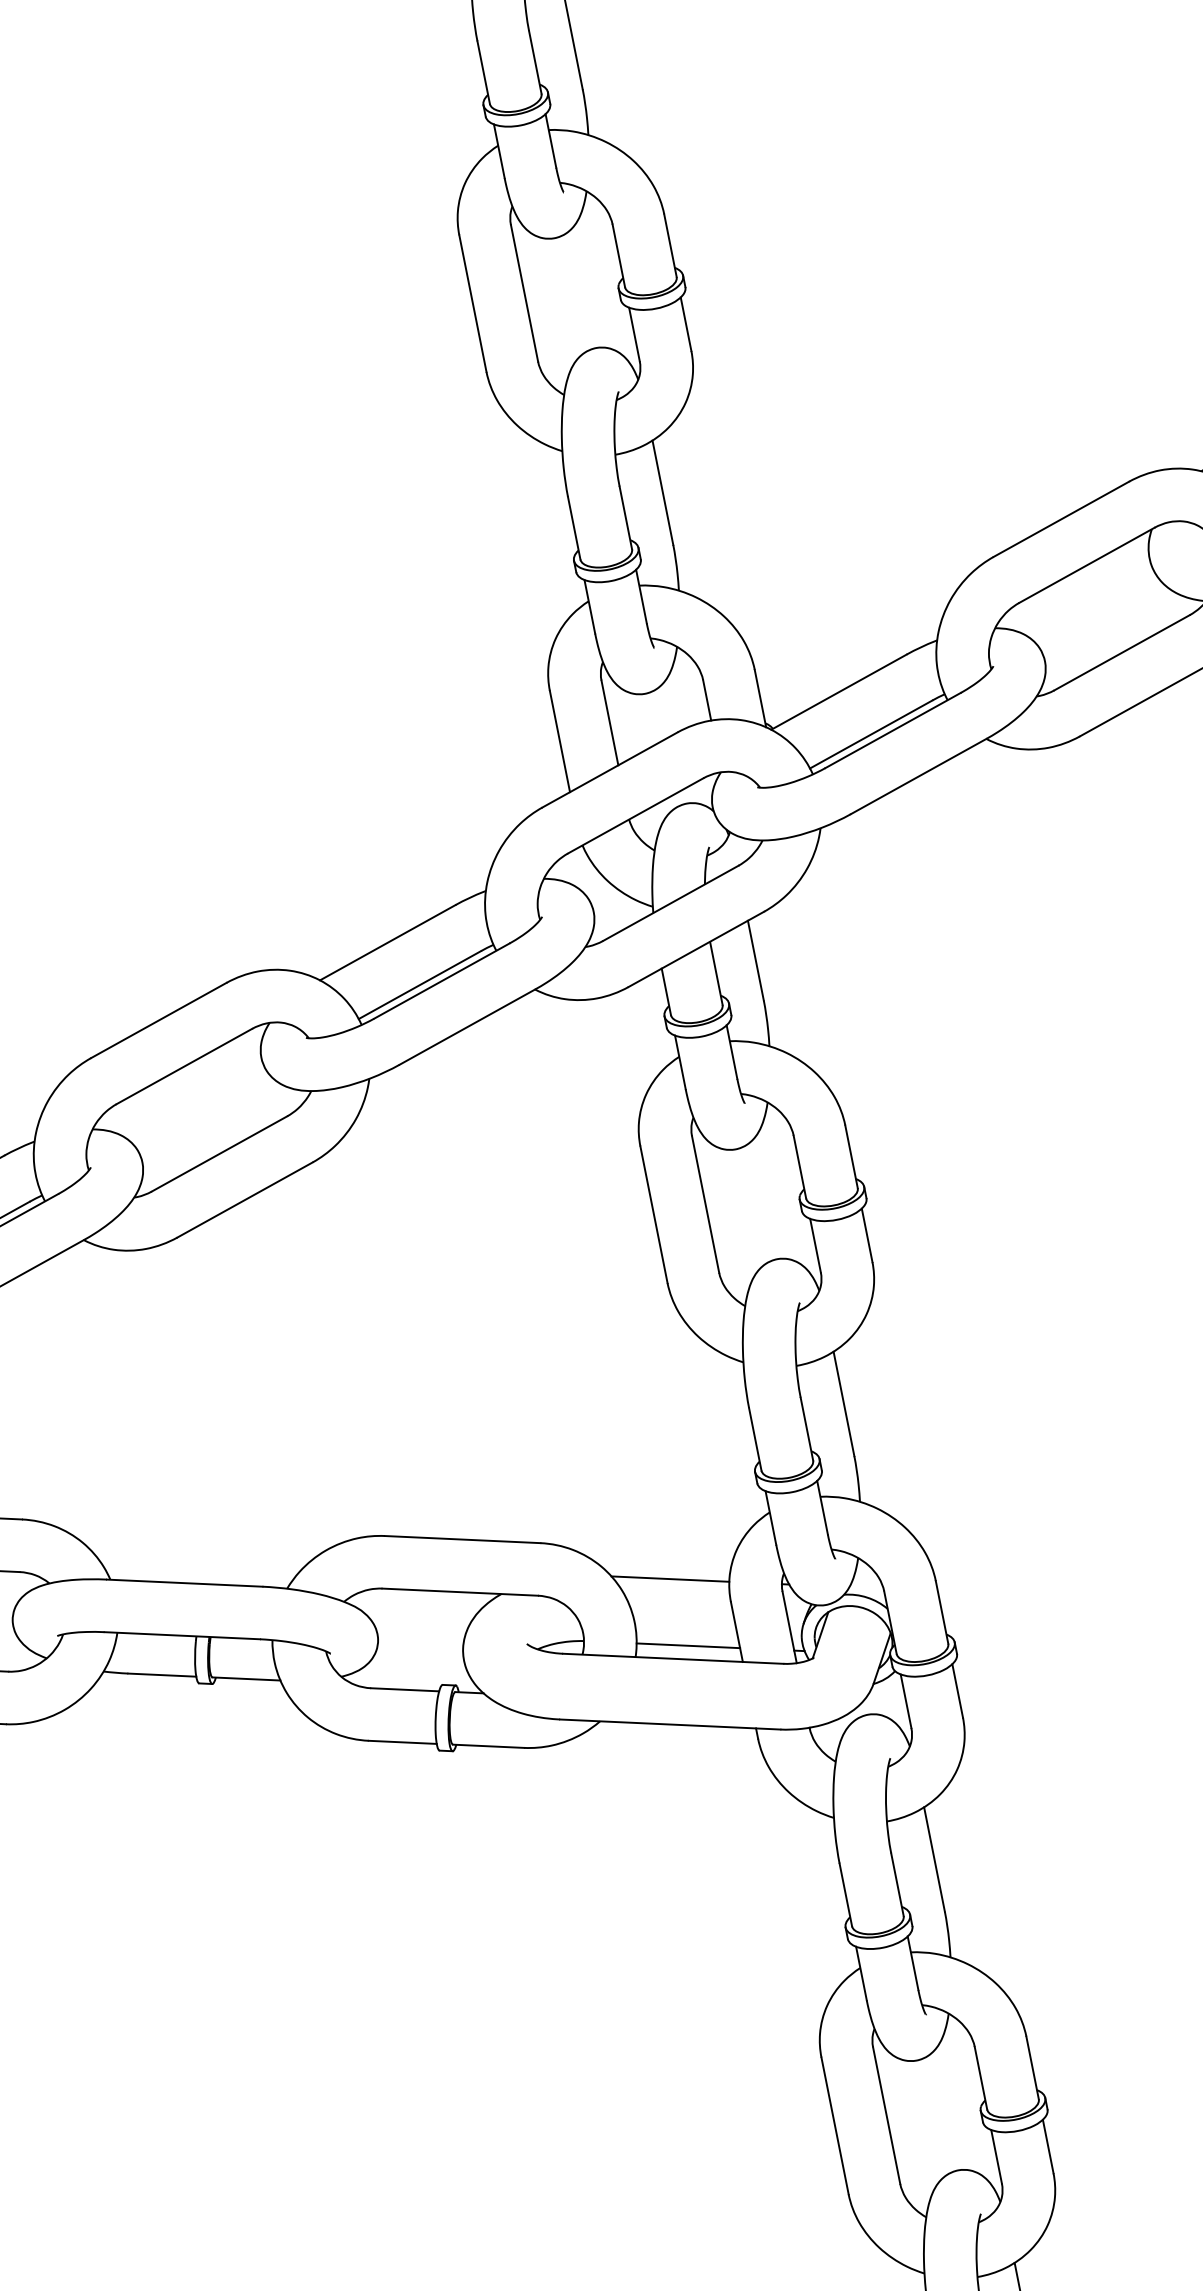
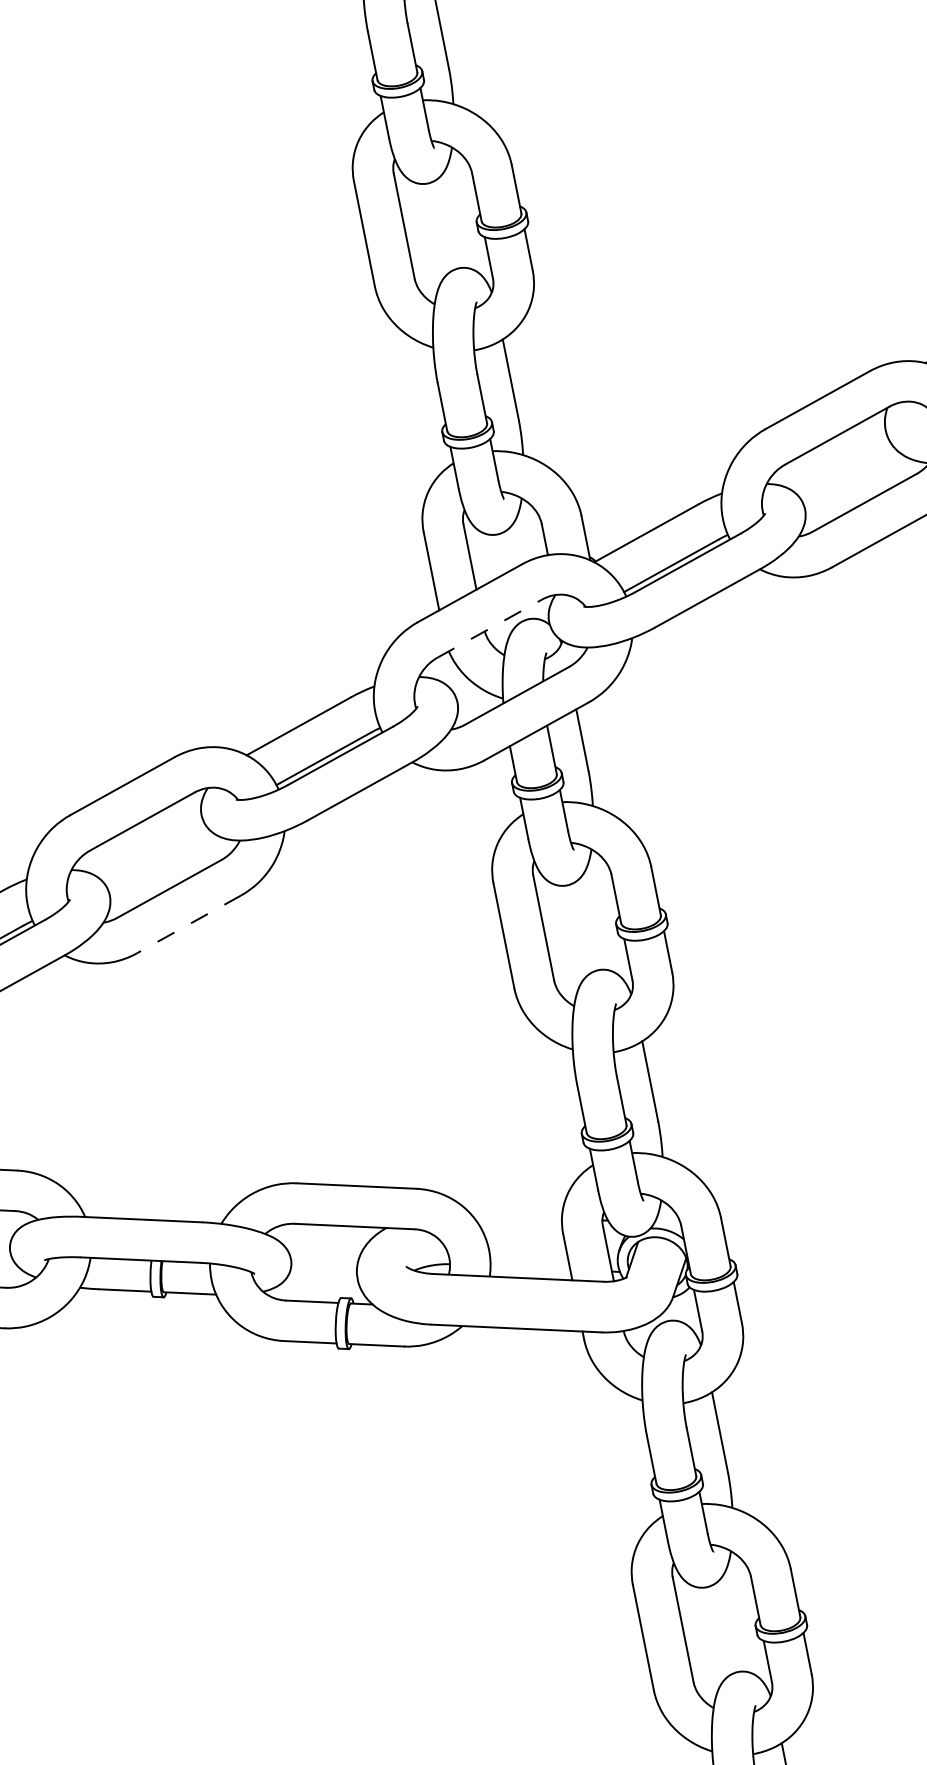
line: (636, 815) -> (490, 628), solid -> dashed
line: (244, 1200) -> (188, 924), solid -> dashed
line: (670, 1578) -> (516, 1216), removed
line: (688, 1645) -> (530, 1267), removed

